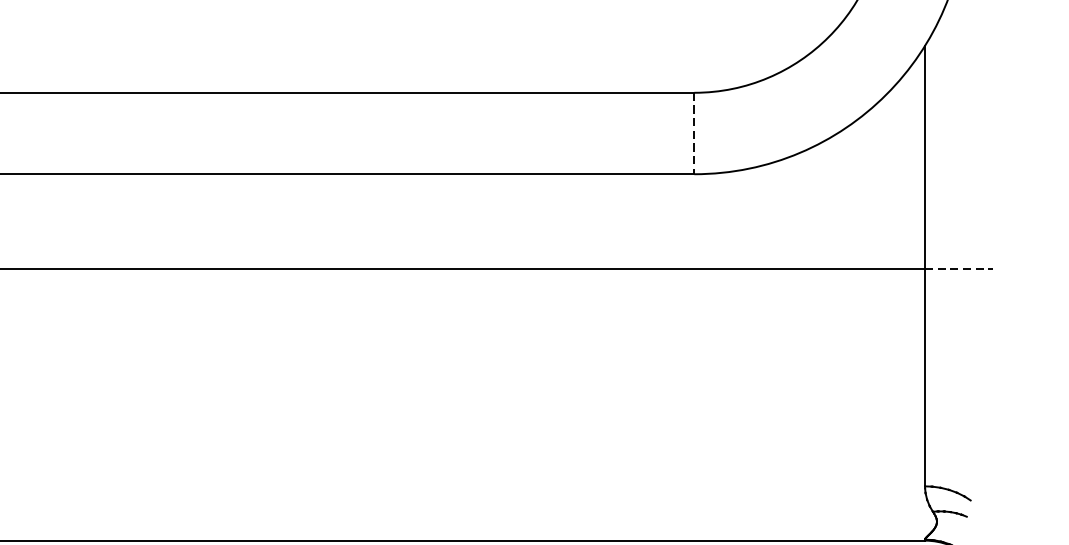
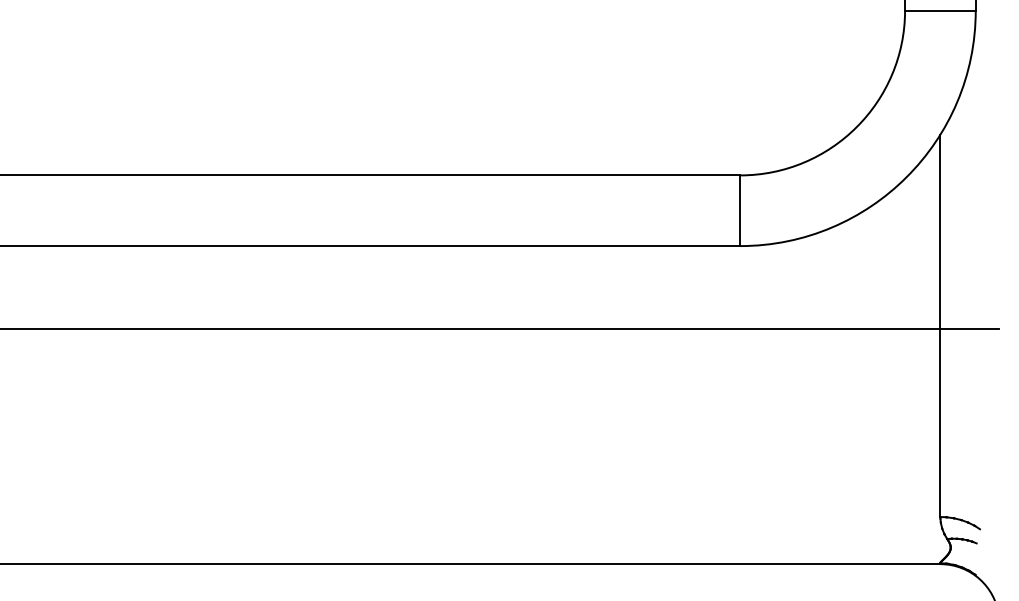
line: (694, 134) -> (740, 211), dashed -> solid
line: (959, 269) -> (970, 328), dashed -> solid

